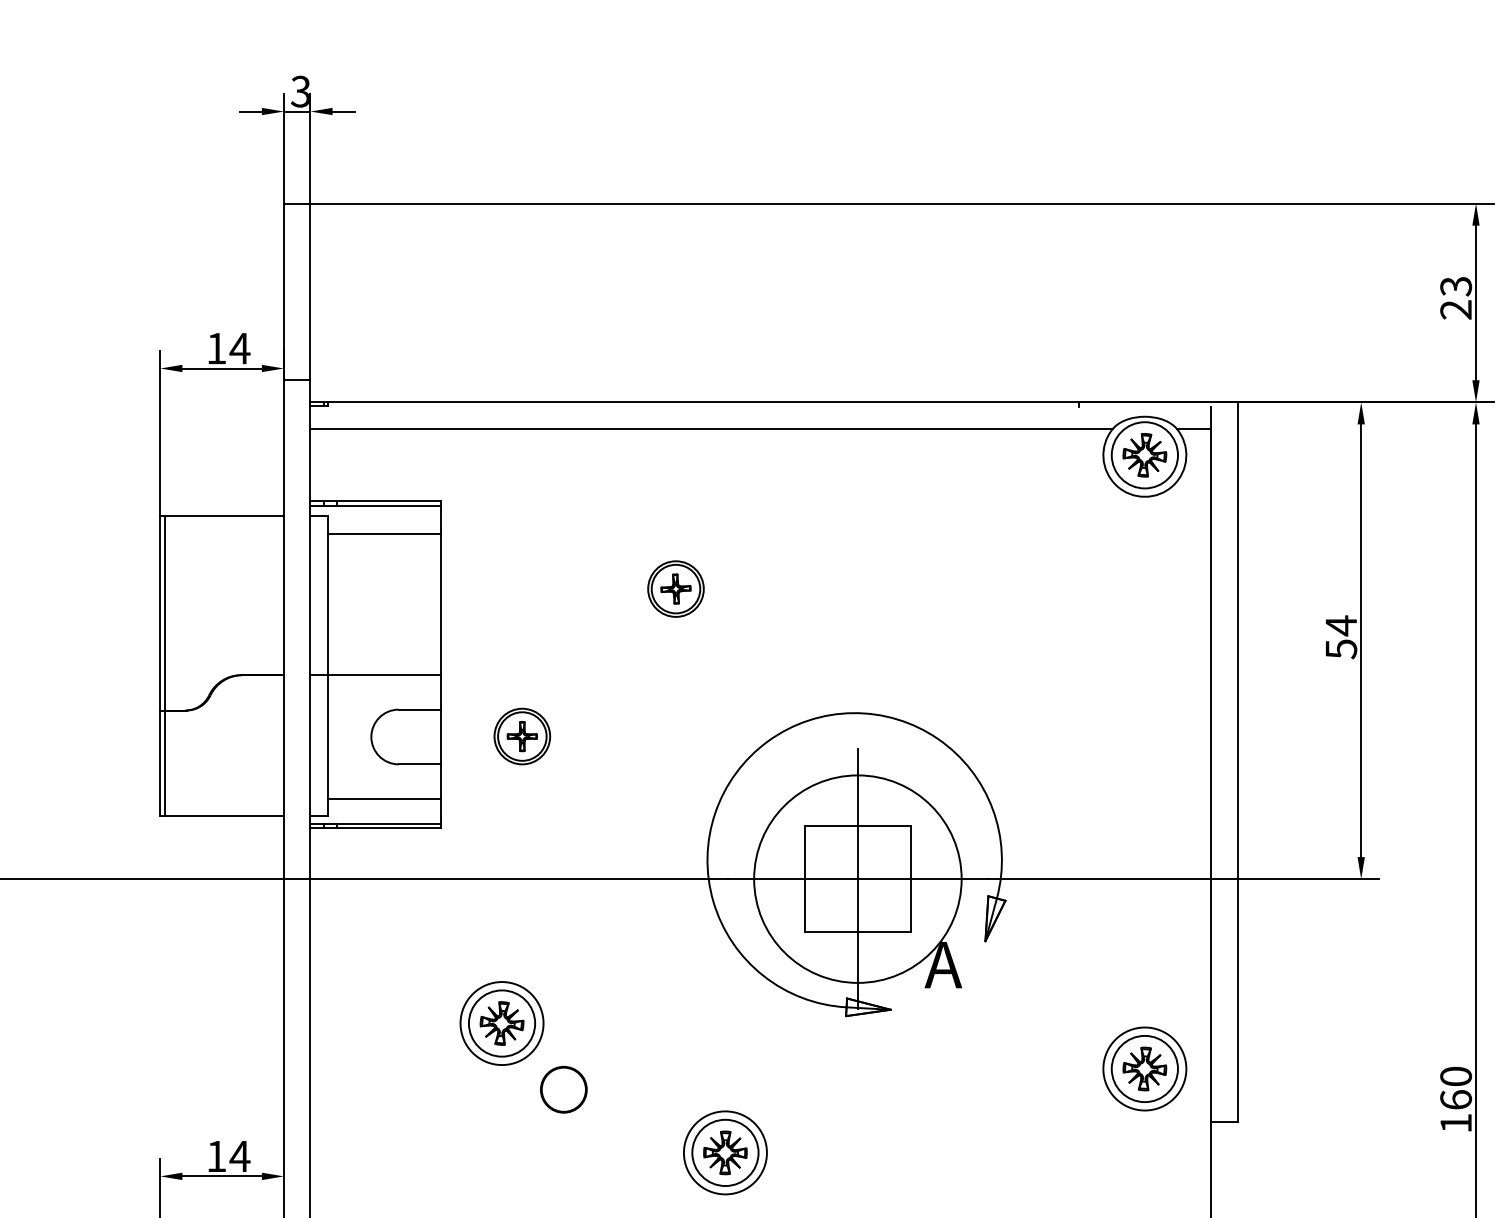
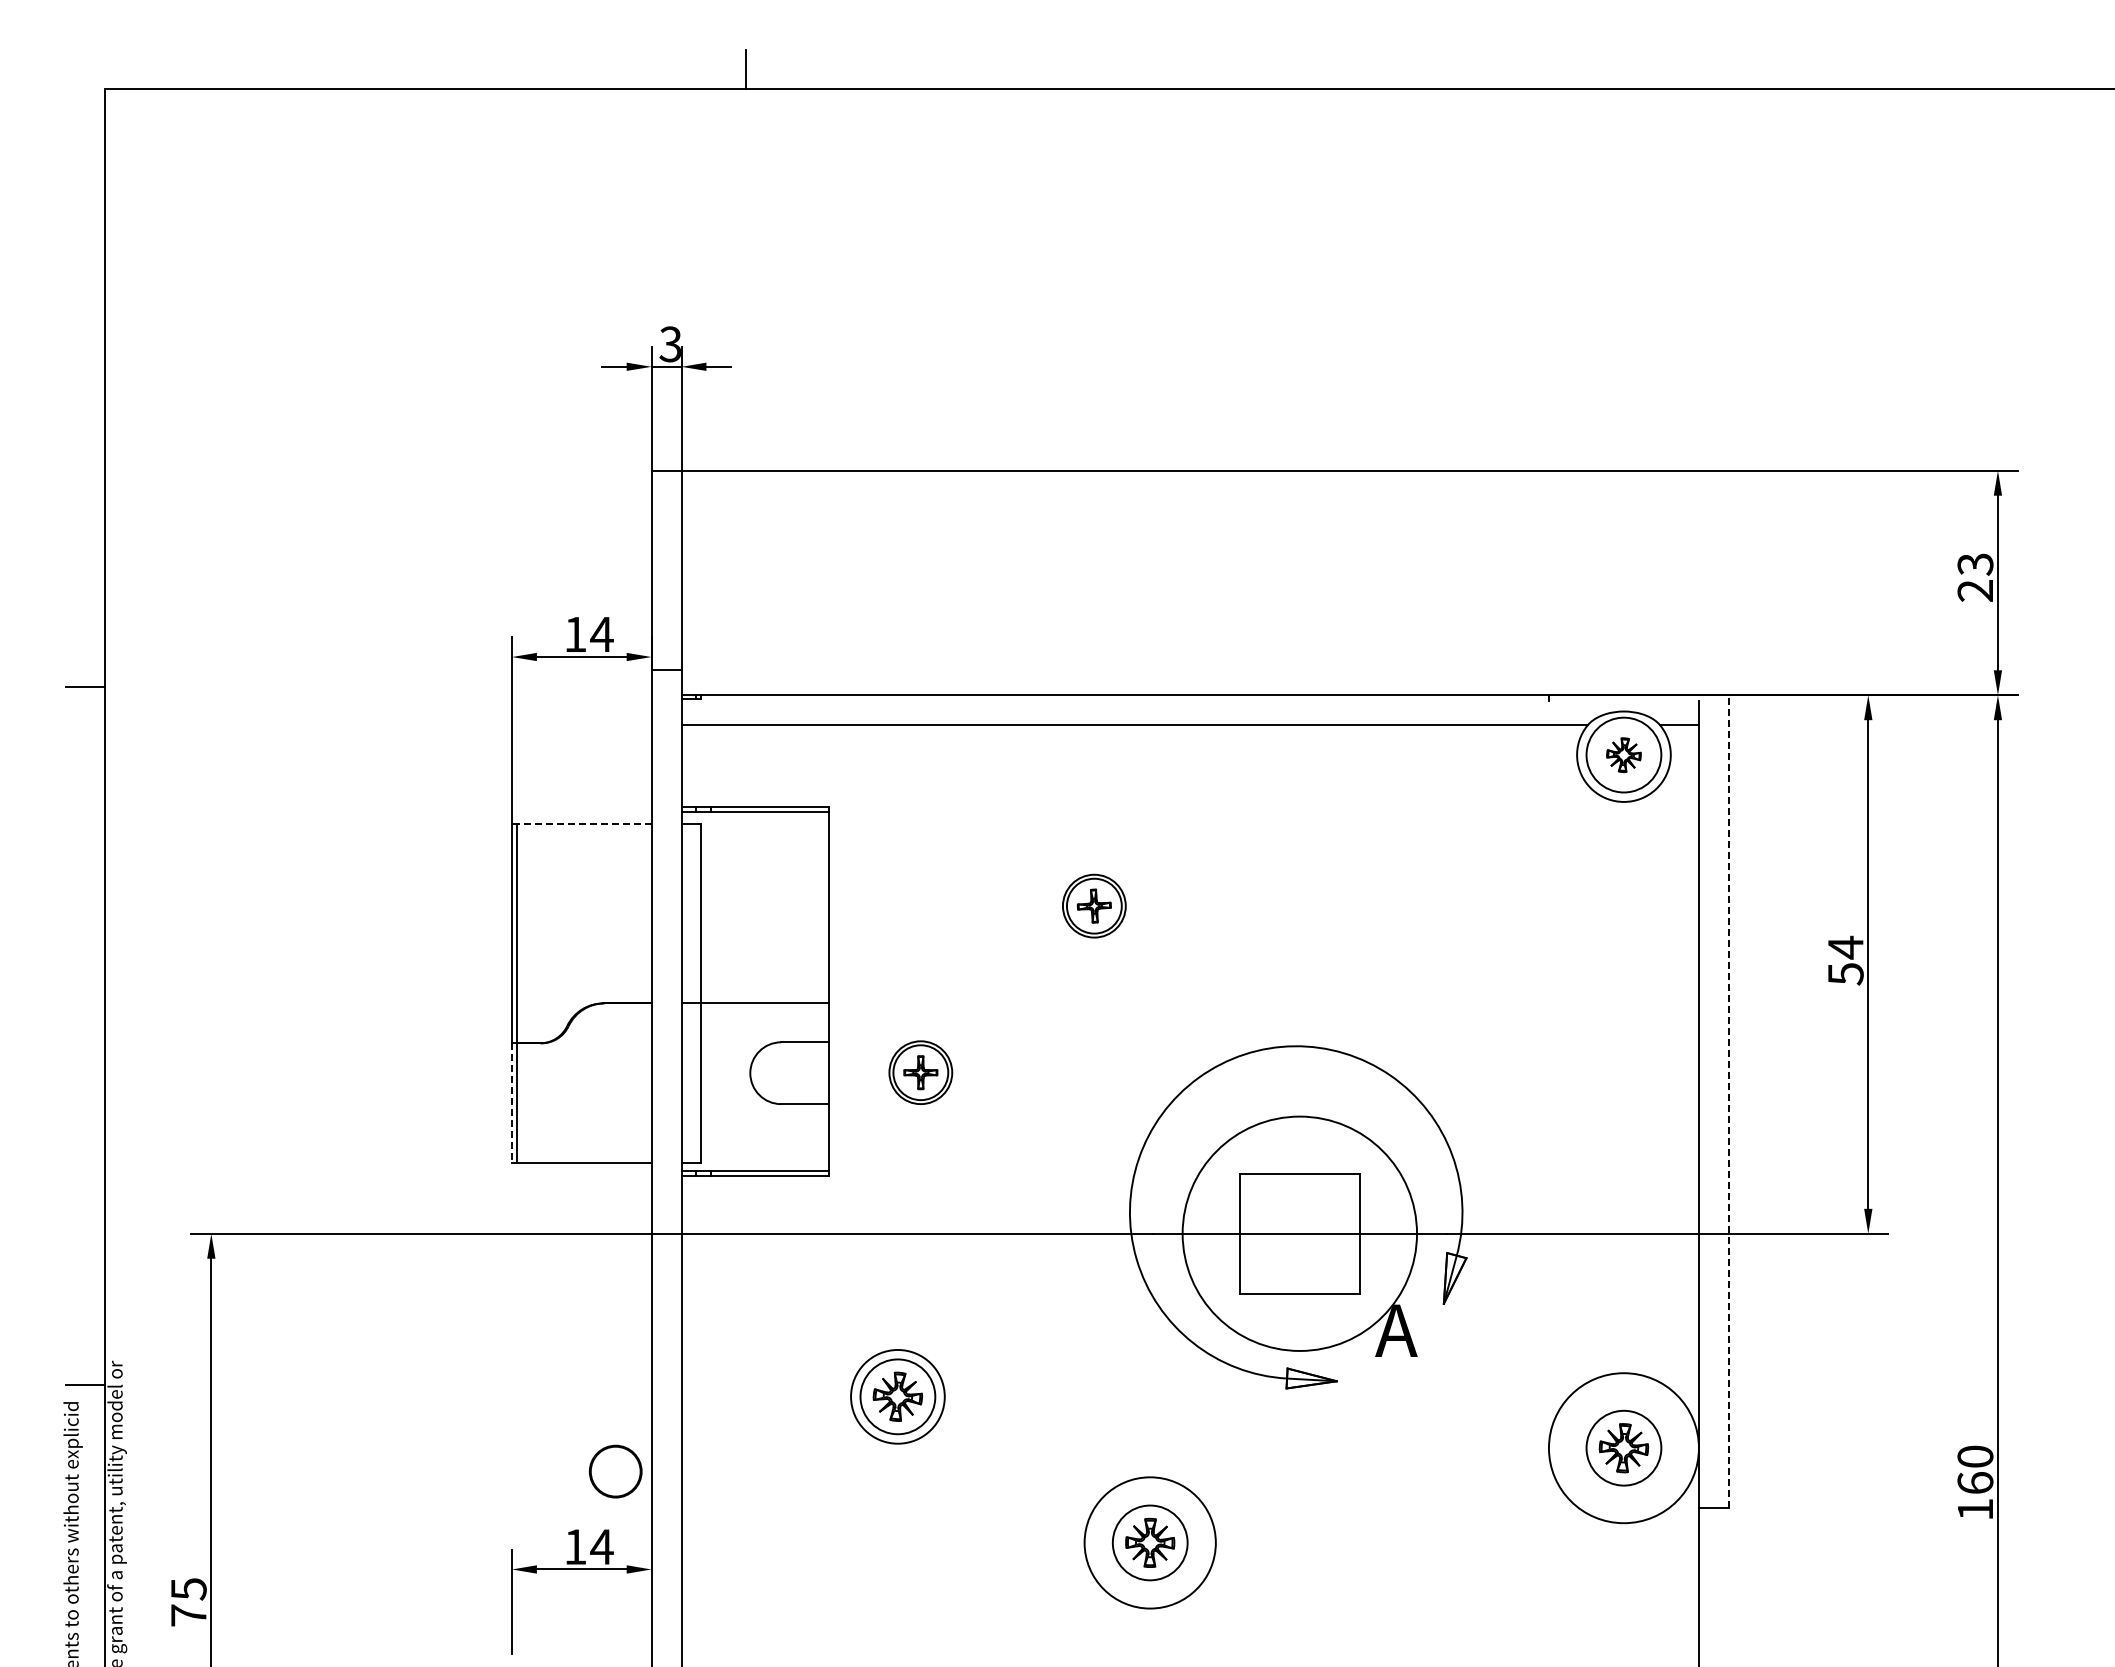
part: (1144, 455) -> (1623, 755), size x0.7
line: (223, 515) -> (583, 823), solid -> dashed
line: (384, 533) -> (765, 843), removed
line: (1237, 762) -> (1728, 1101), solid -> dashed
line: (159, 763) -> (511, 1103), solid -> dashed
line: (384, 799) -> (765, 1143), removed
line: (857, 878) -> (1299, 1233), removed
circle: (1144, 1069) -> (1623, 1448), size x1.6
part: (563, 1089) -> (615, 1471), moved
circle: (725, 1152) -> (1150, 1542), size x1.4

